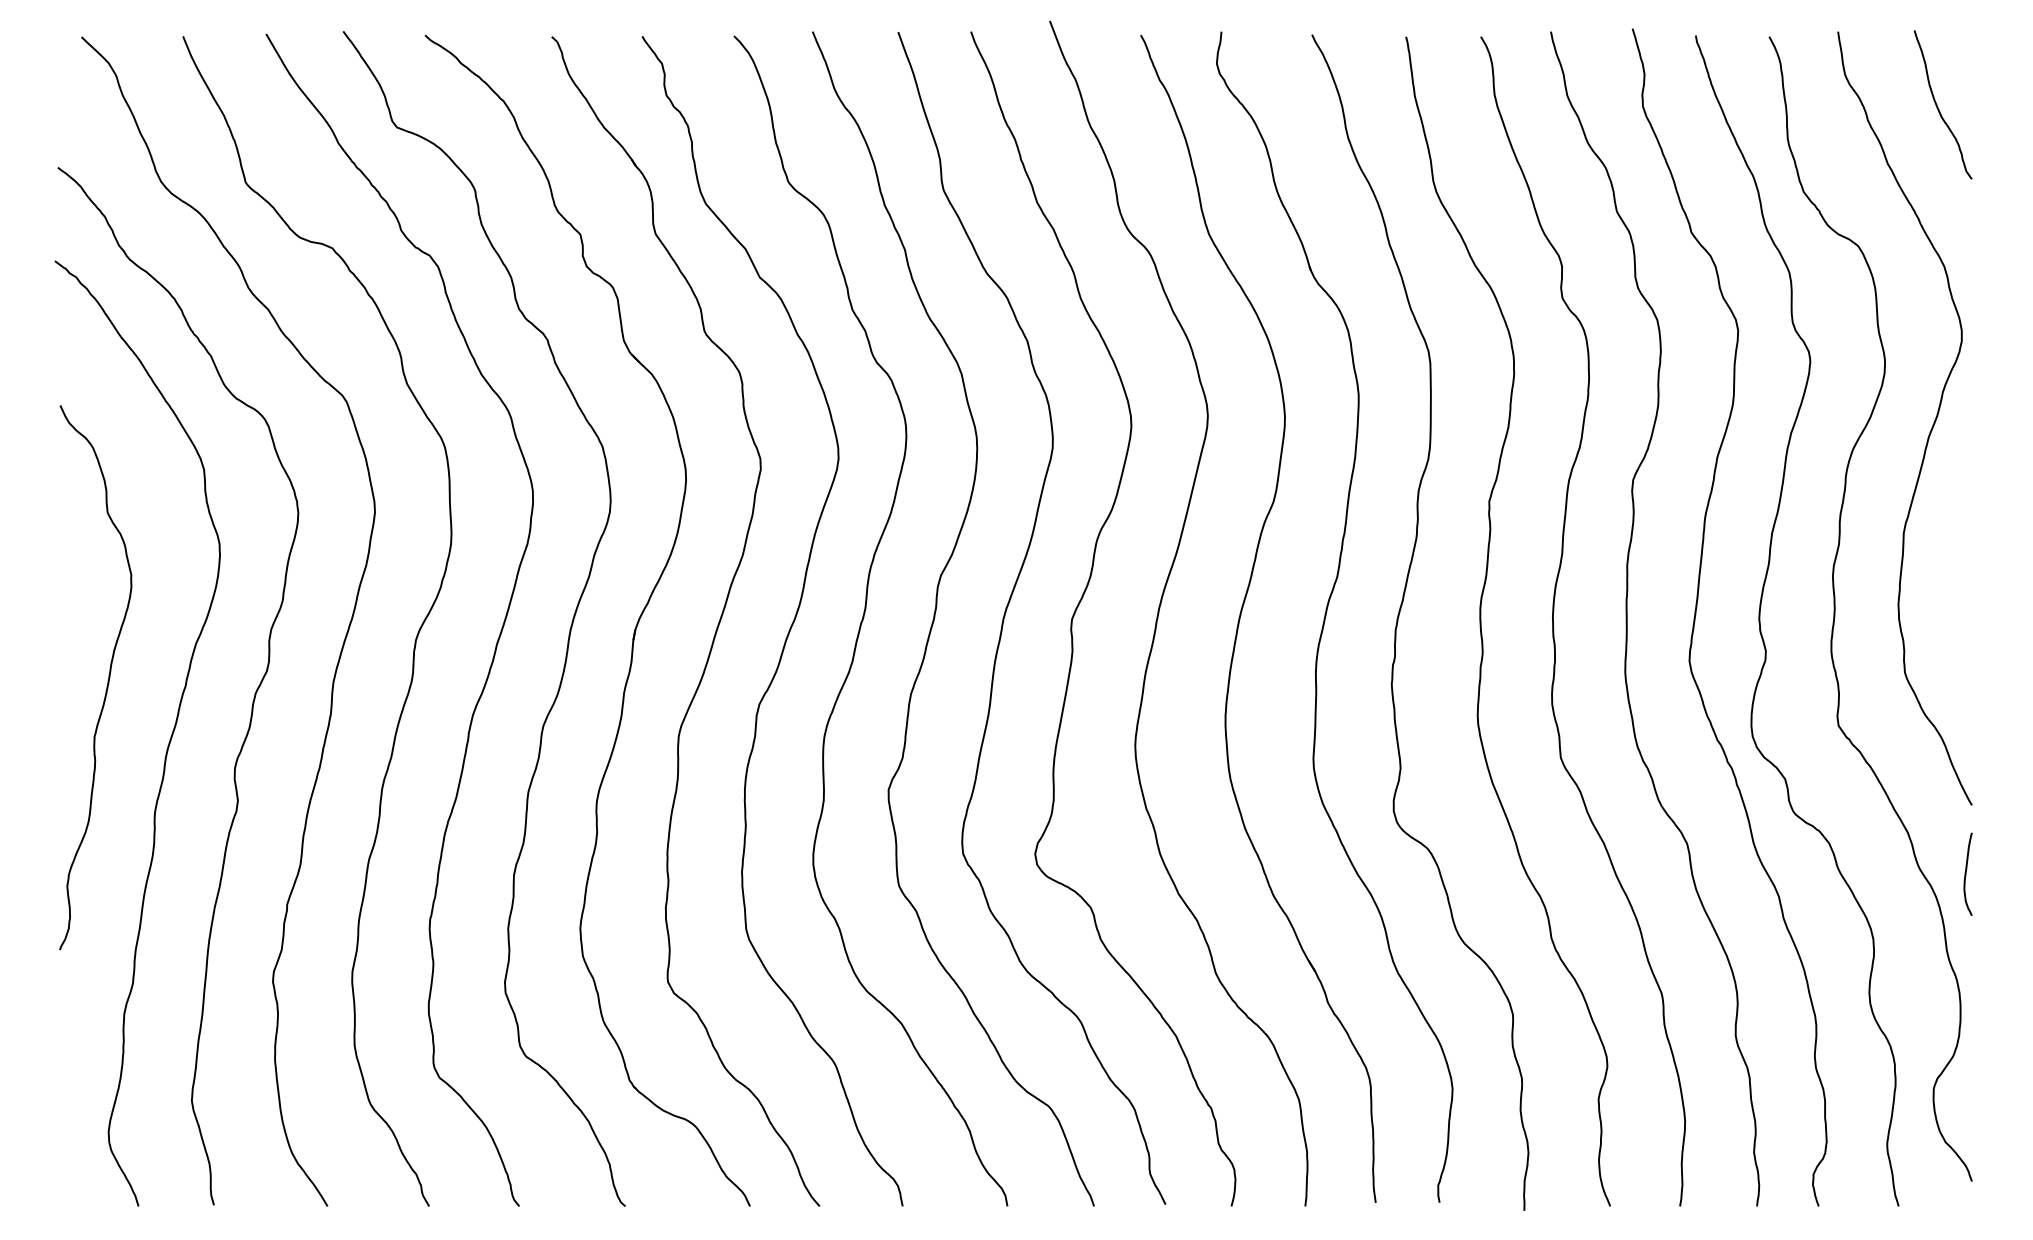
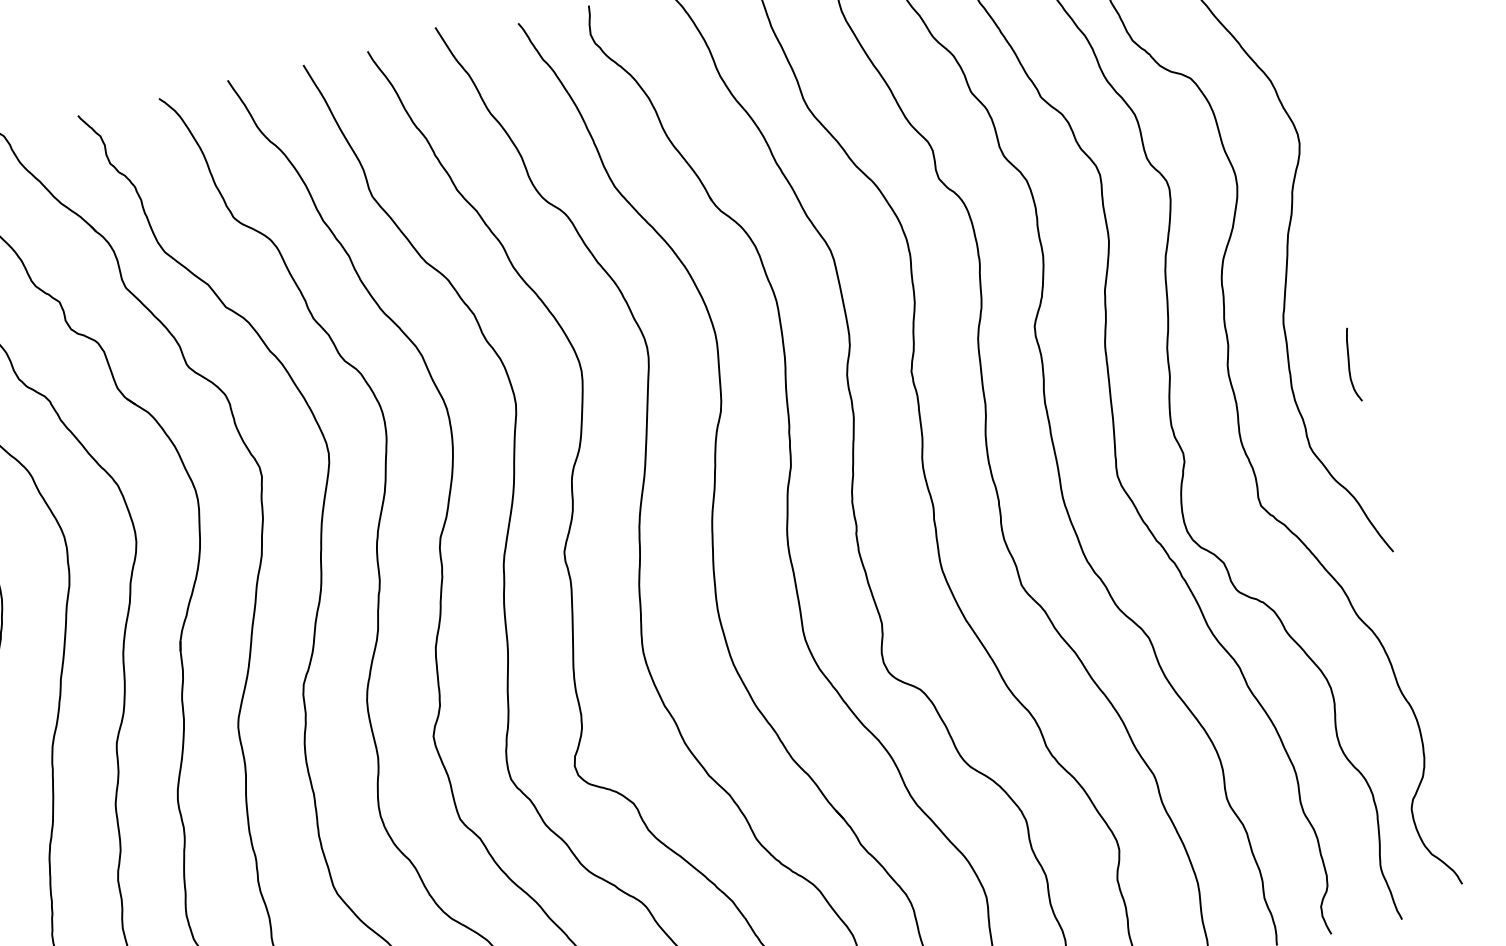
curve: (1966, 873) -> (1349, 364), moved

